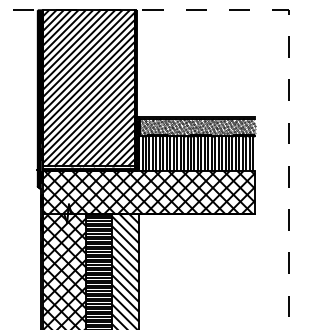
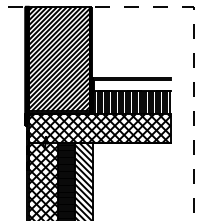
hatch: (196, 127) -> (131, 85), removed

